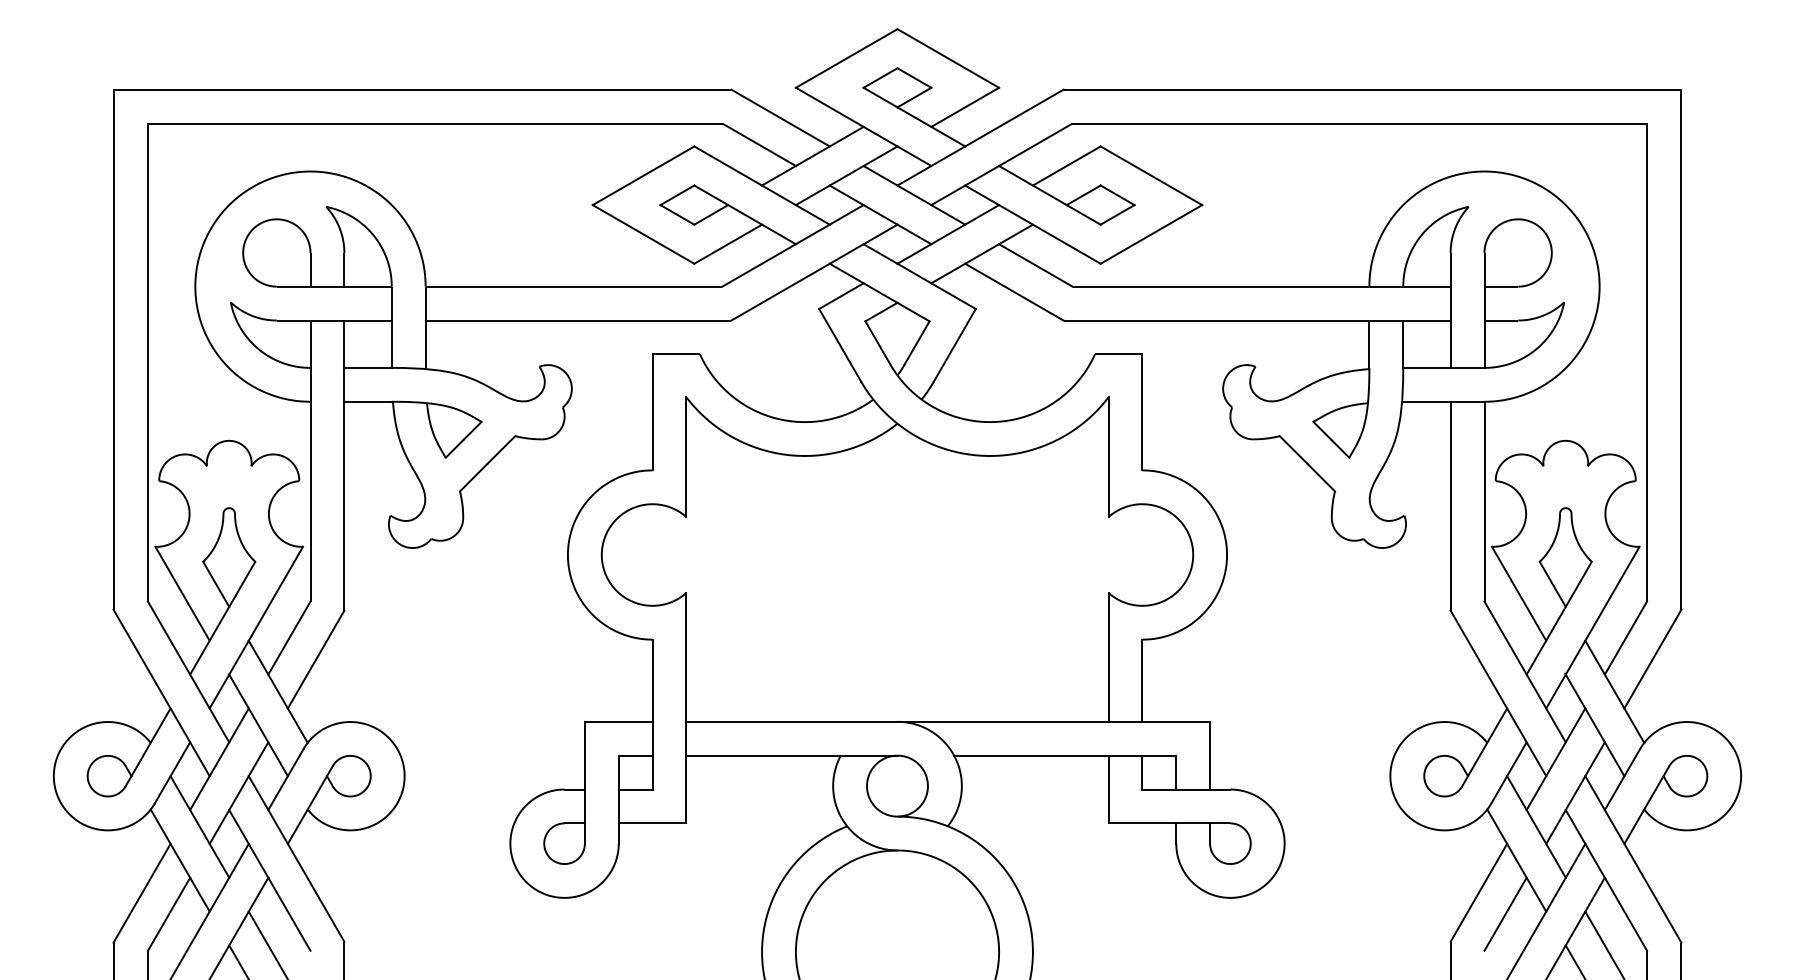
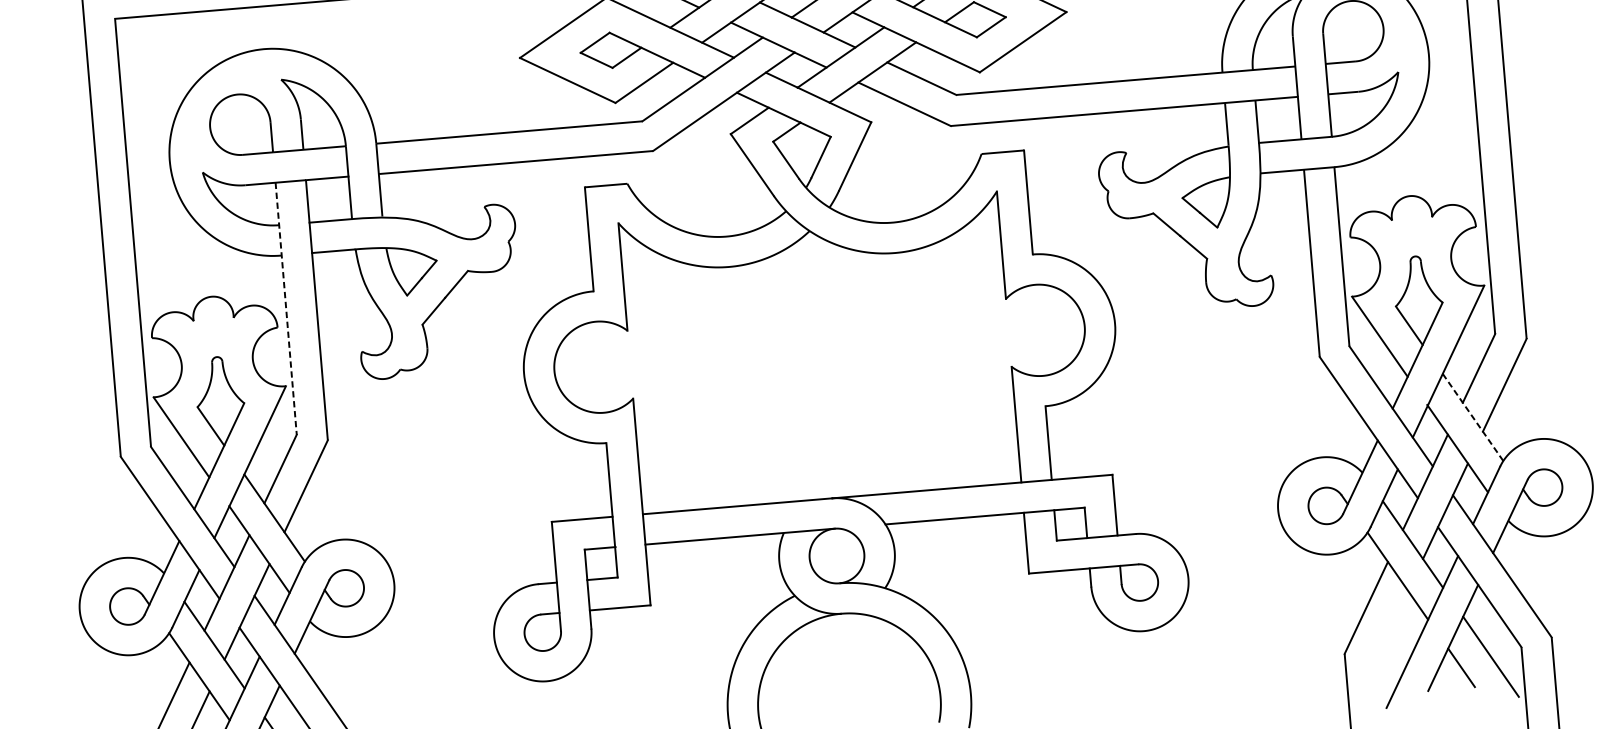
line: (310, 461) -> (286, 309), solid -> dashed
line: (1614, 691) -> (1472, 417), solid -> dashed
line: (1505, 913) -> (1391, 624), removed

